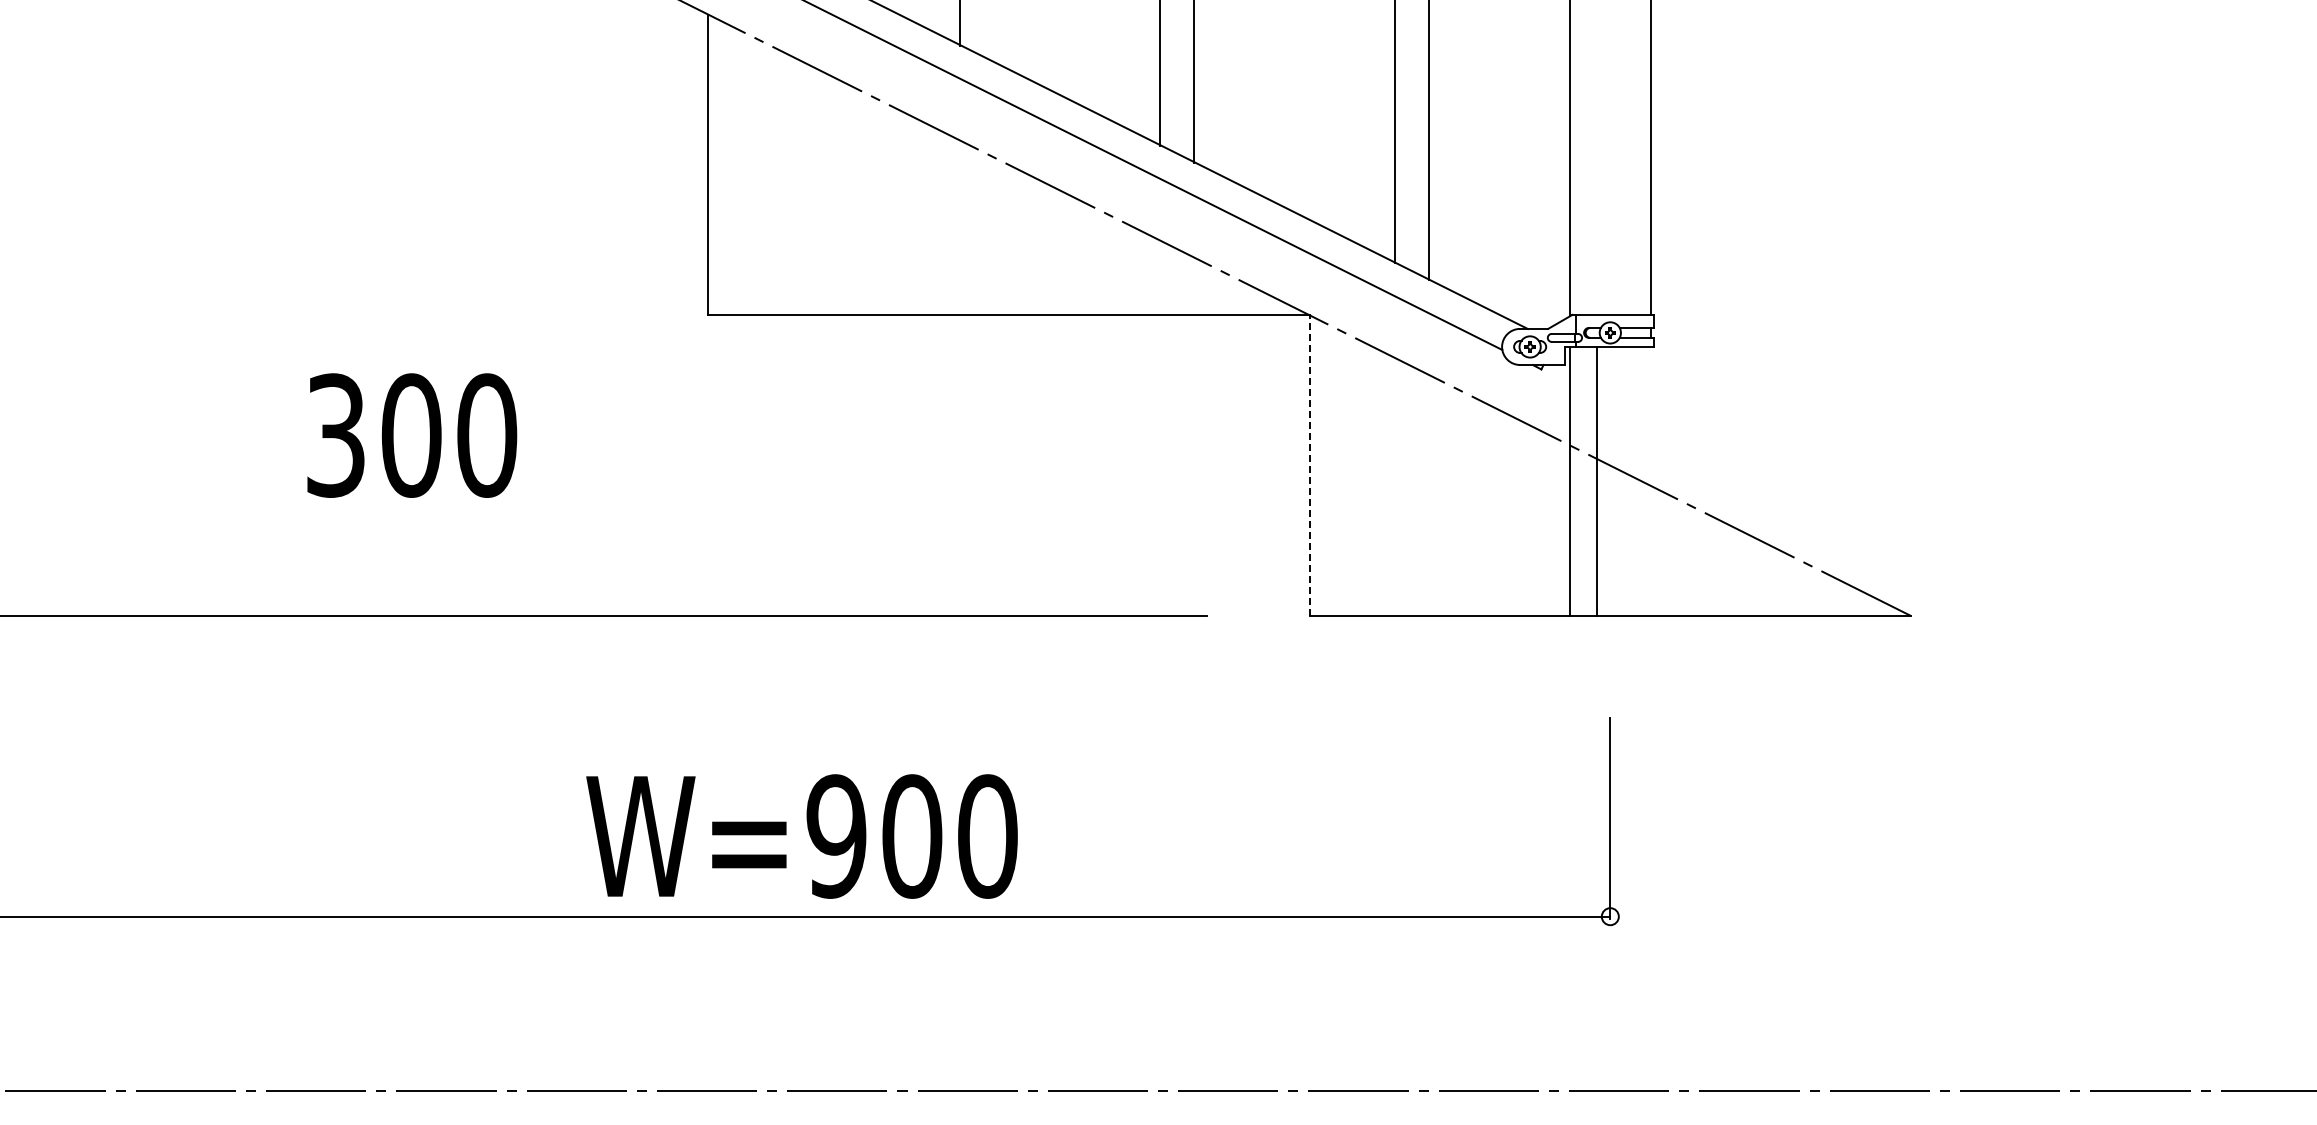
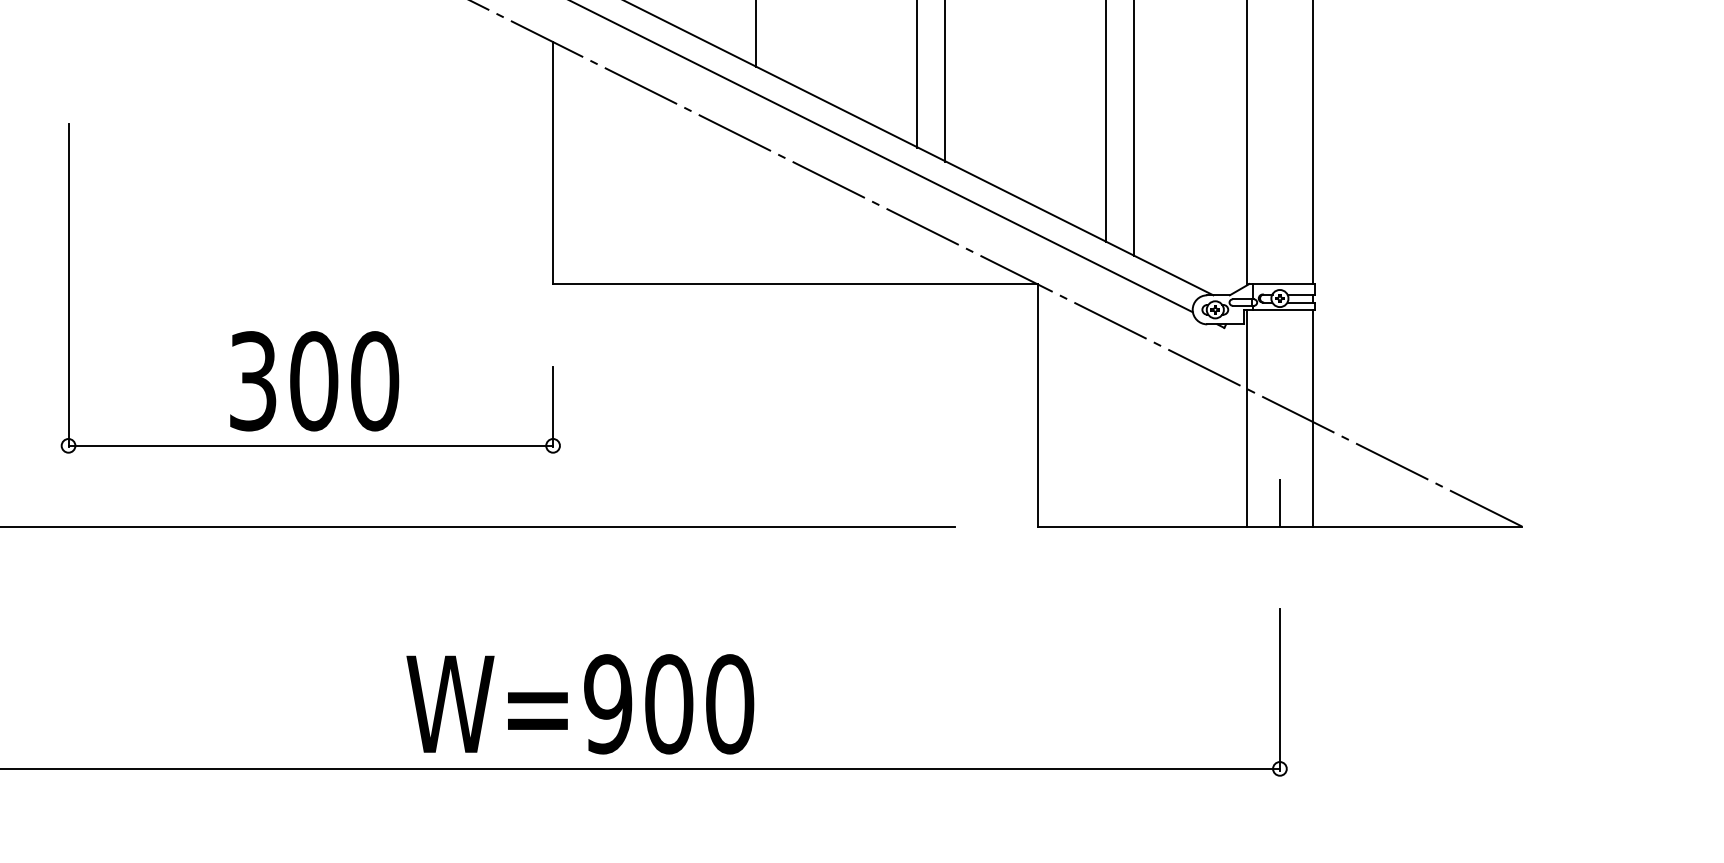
line: (1309, 465) -> (1037, 405), dashed -> solid
line: (1597, 480) -> (1313, 417), moved
part: (407, 515) -> (310, 445), added
line: (1610, 585) -> (1280, 502), added
text: (801, 836) -> (579, 704), moved

